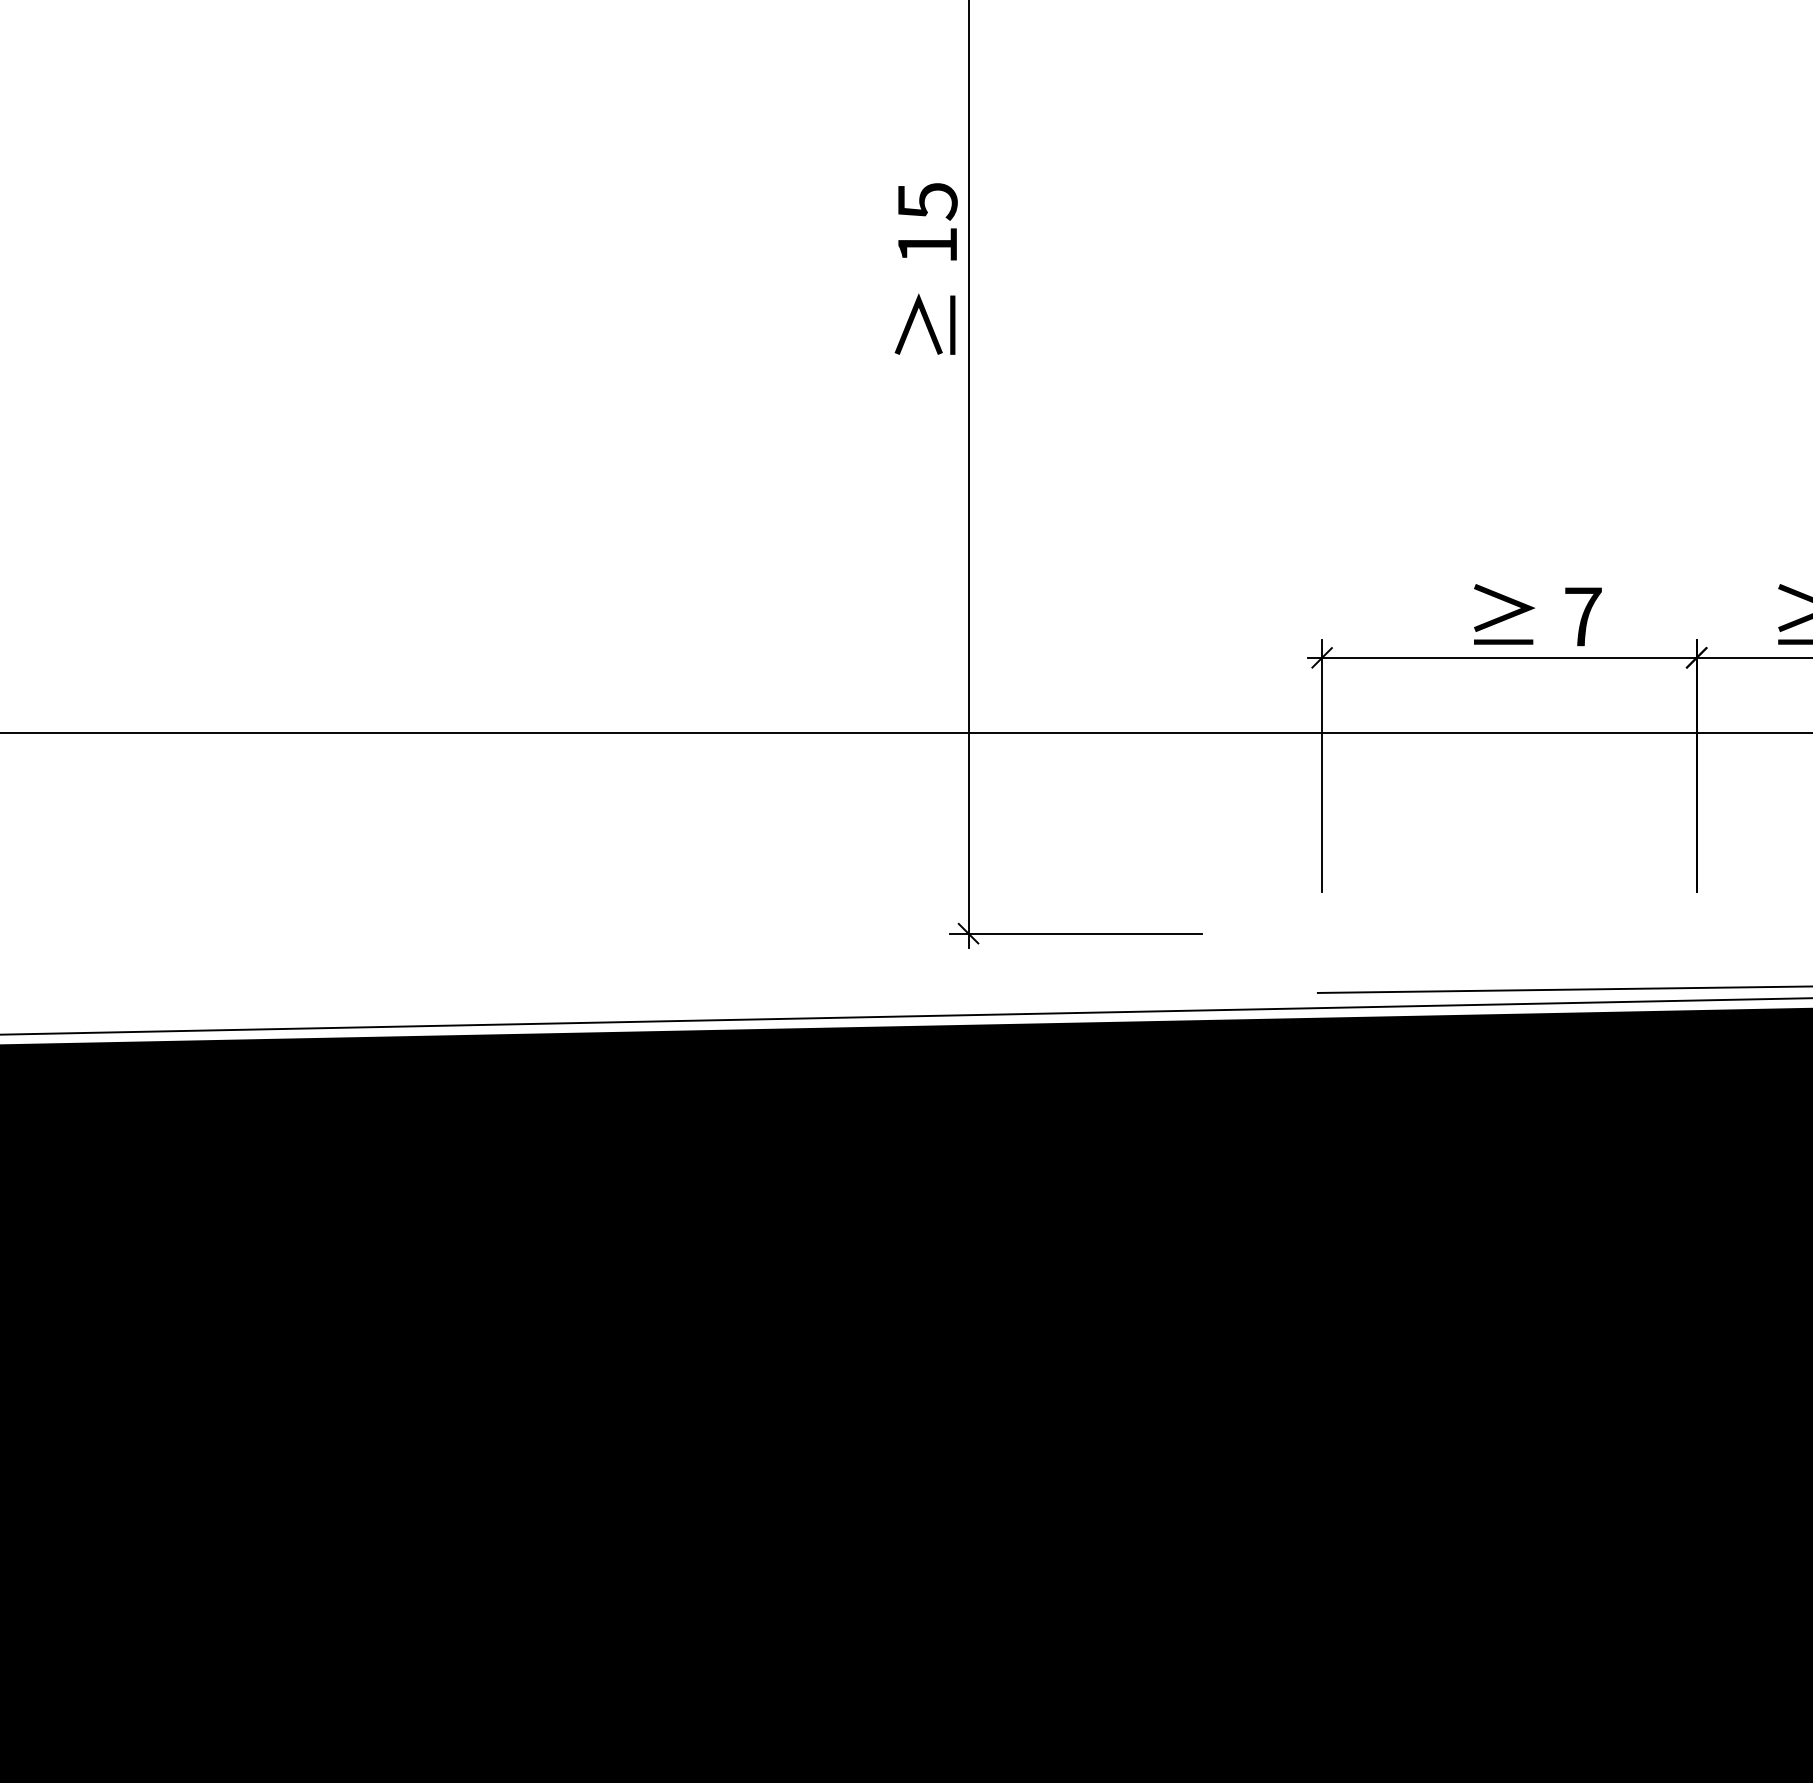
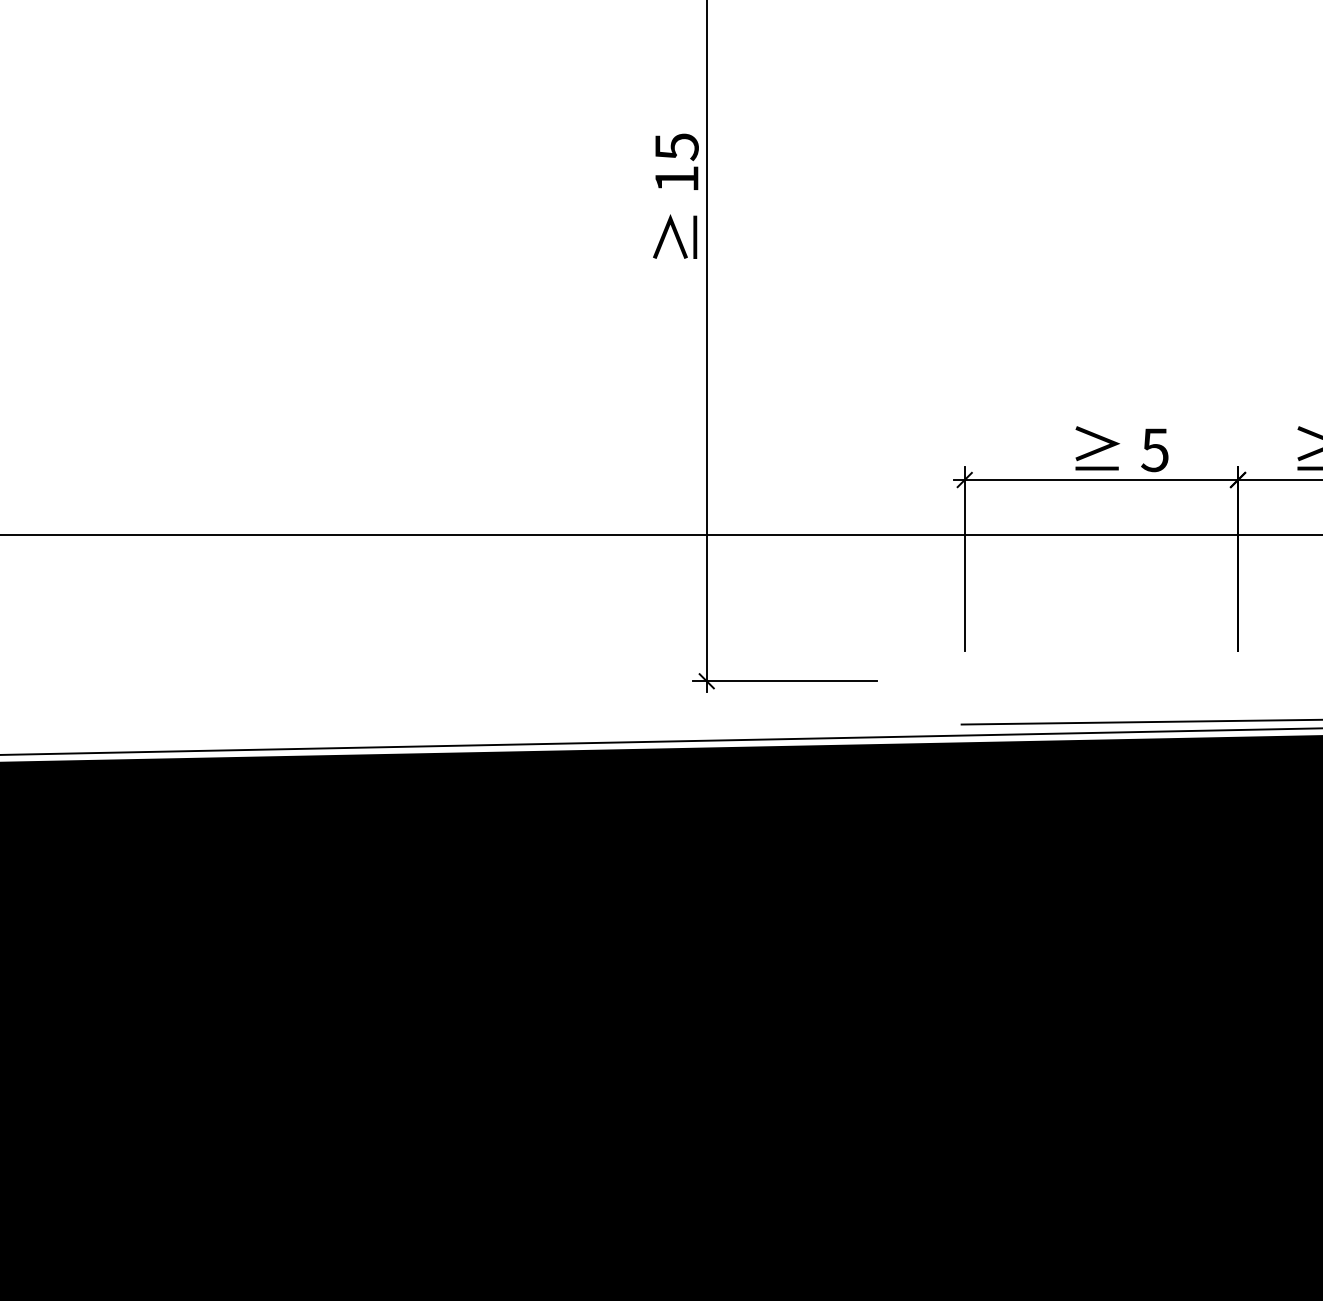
text: (1582, 617) -> (1154, 450), 7 -> 5

